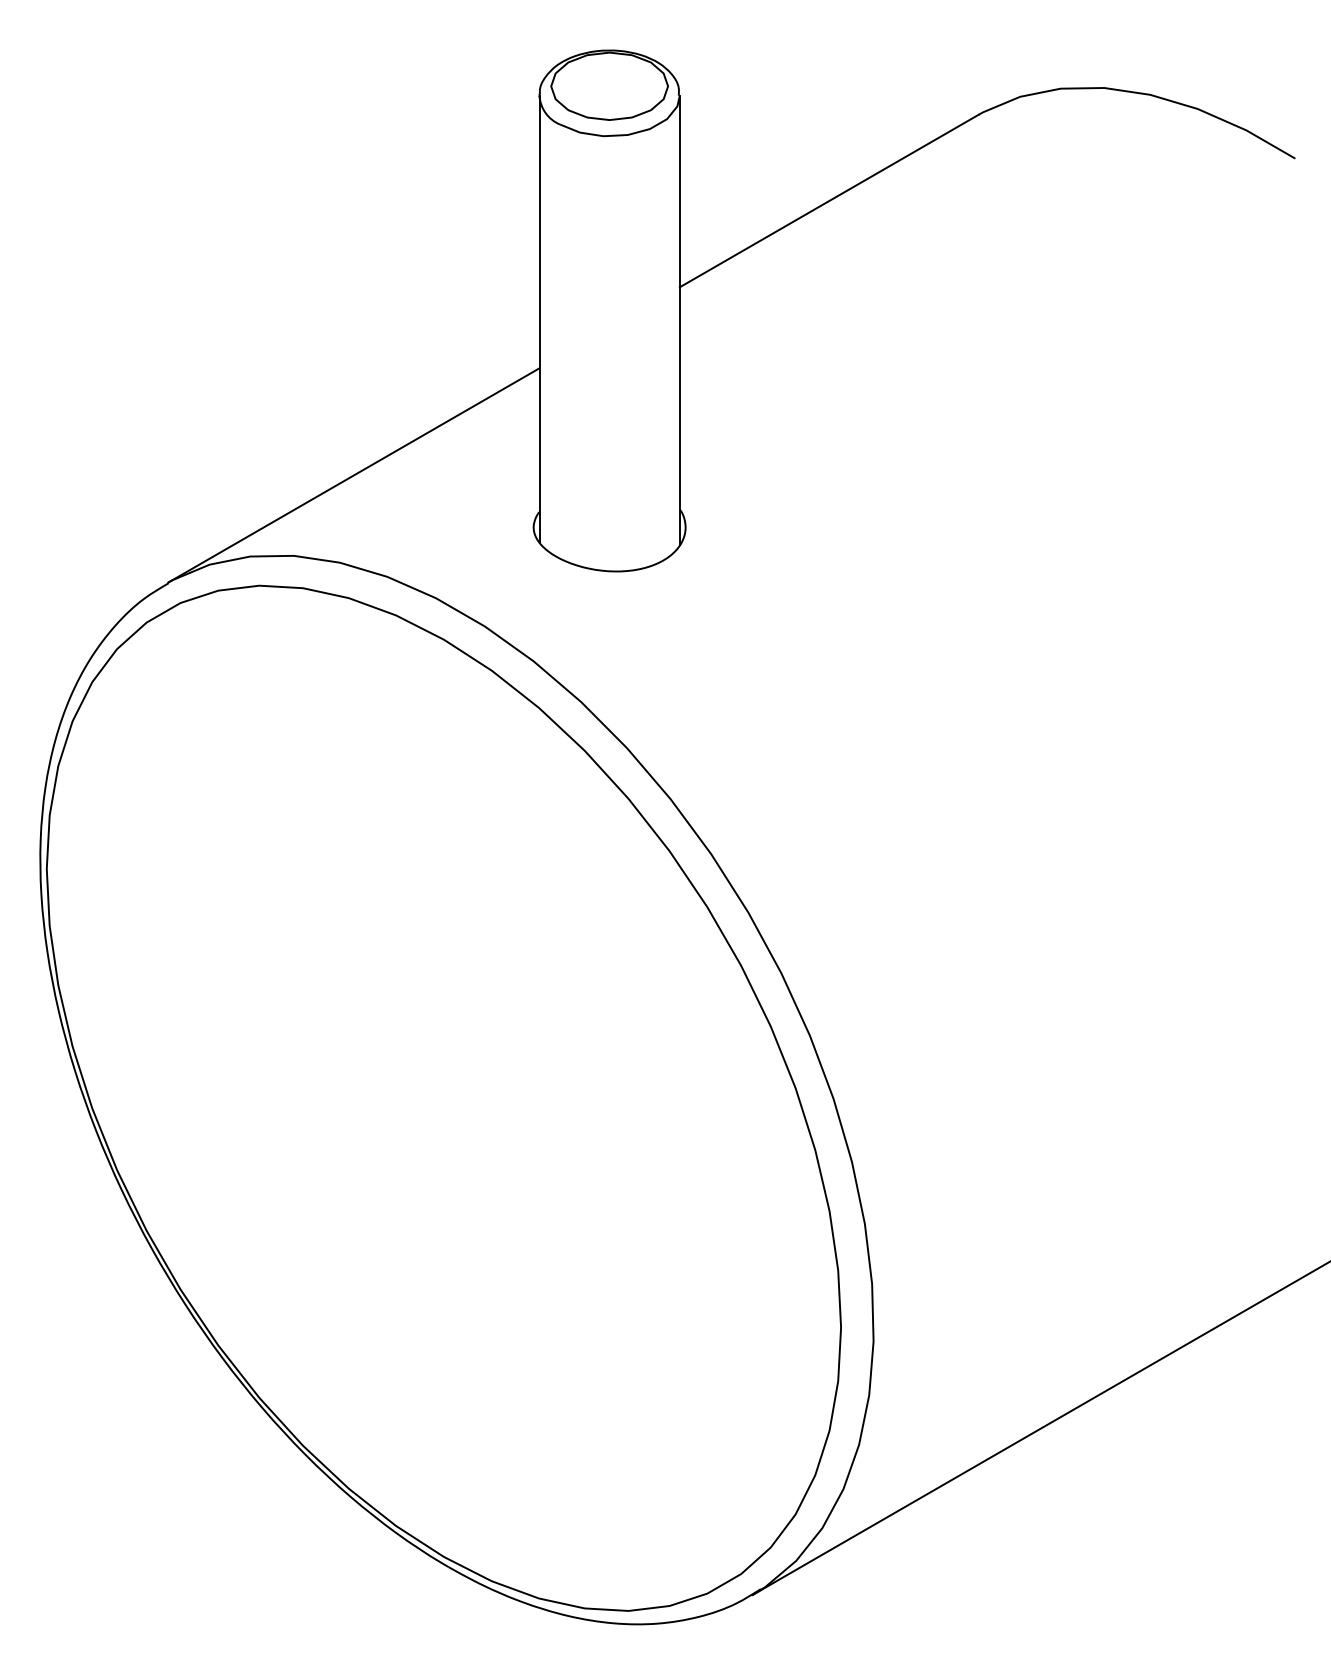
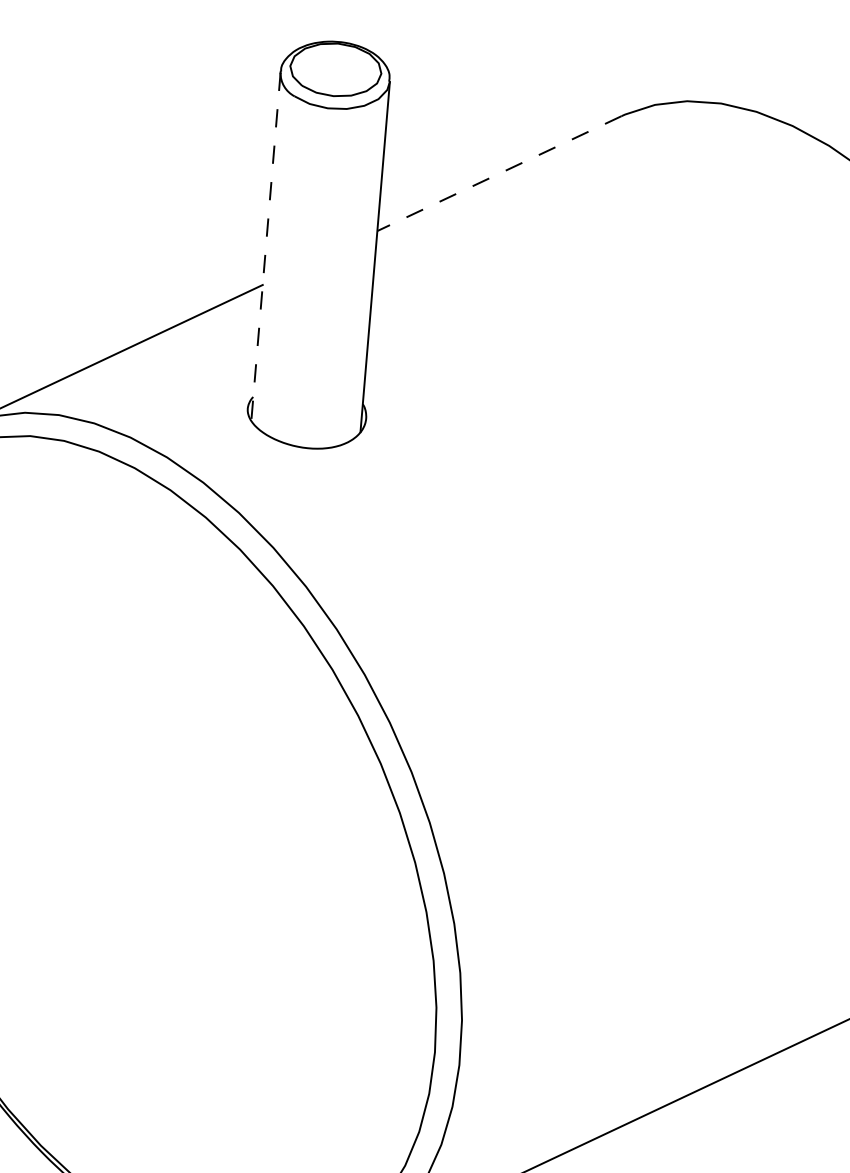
line: (829, 201) -> (499, 174), solid -> dashed
line: (539, 319) -> (265, 246), solid -> dashed

